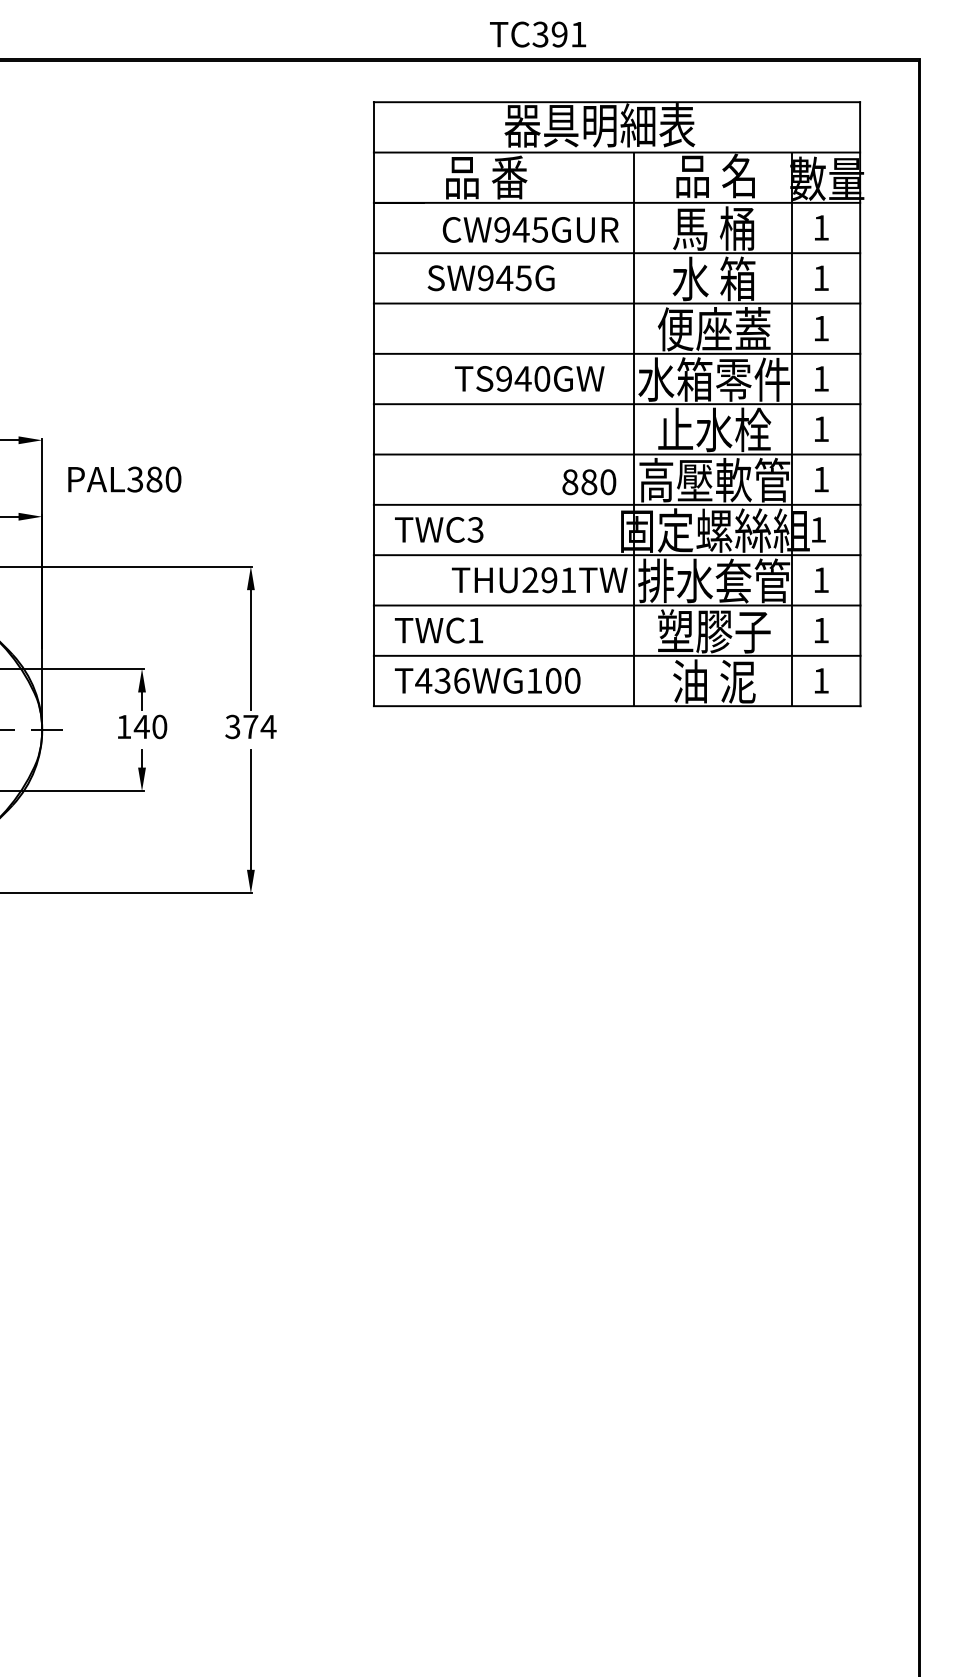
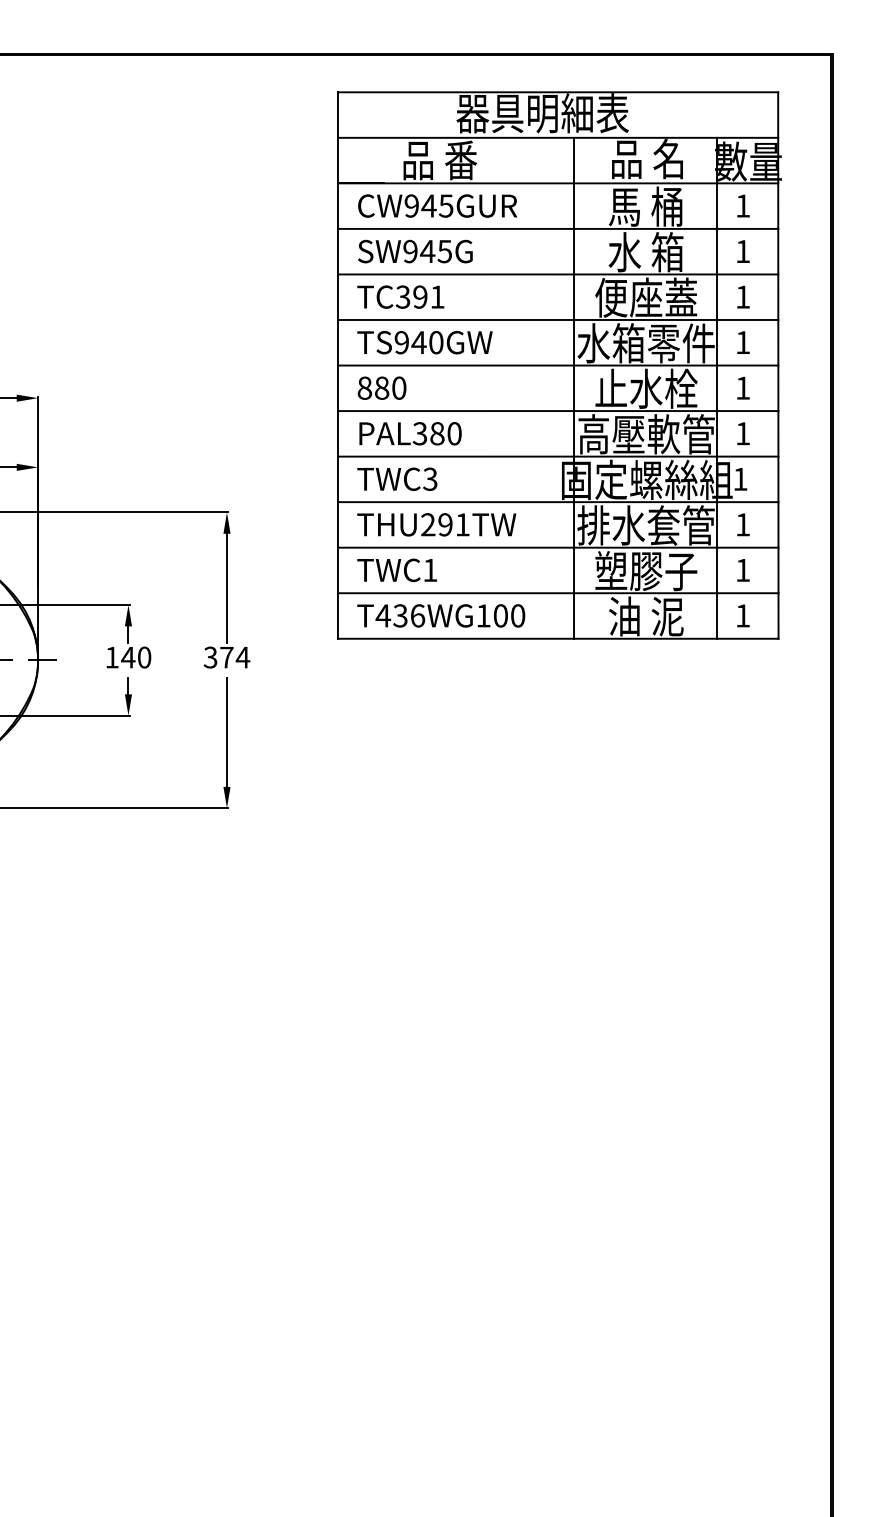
text: (538, 34) -> (401, 297), moved
text: (530, 229) -> (437, 205), moved
text: (490, 278) -> (414, 251), moved
text: (529, 378) -> (424, 342), moved
text: (124, 479) -> (410, 433), moved
text: (589, 482) -> (382, 388), moved
text: (539, 580) -> (436, 525), moved

